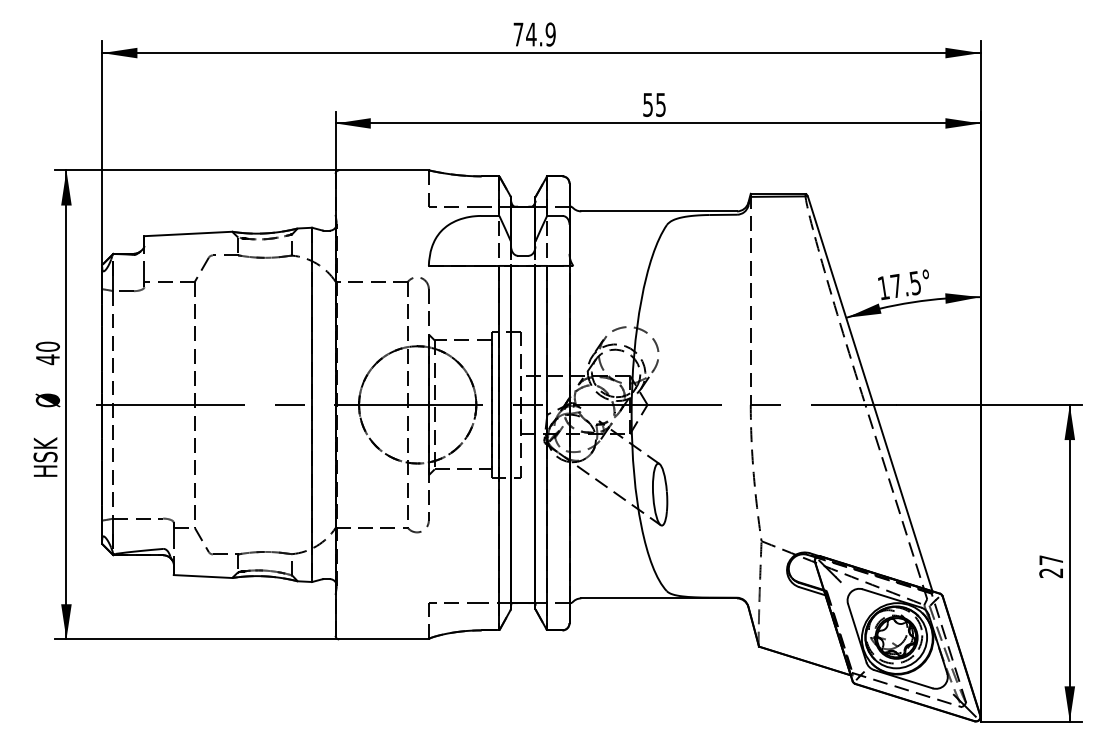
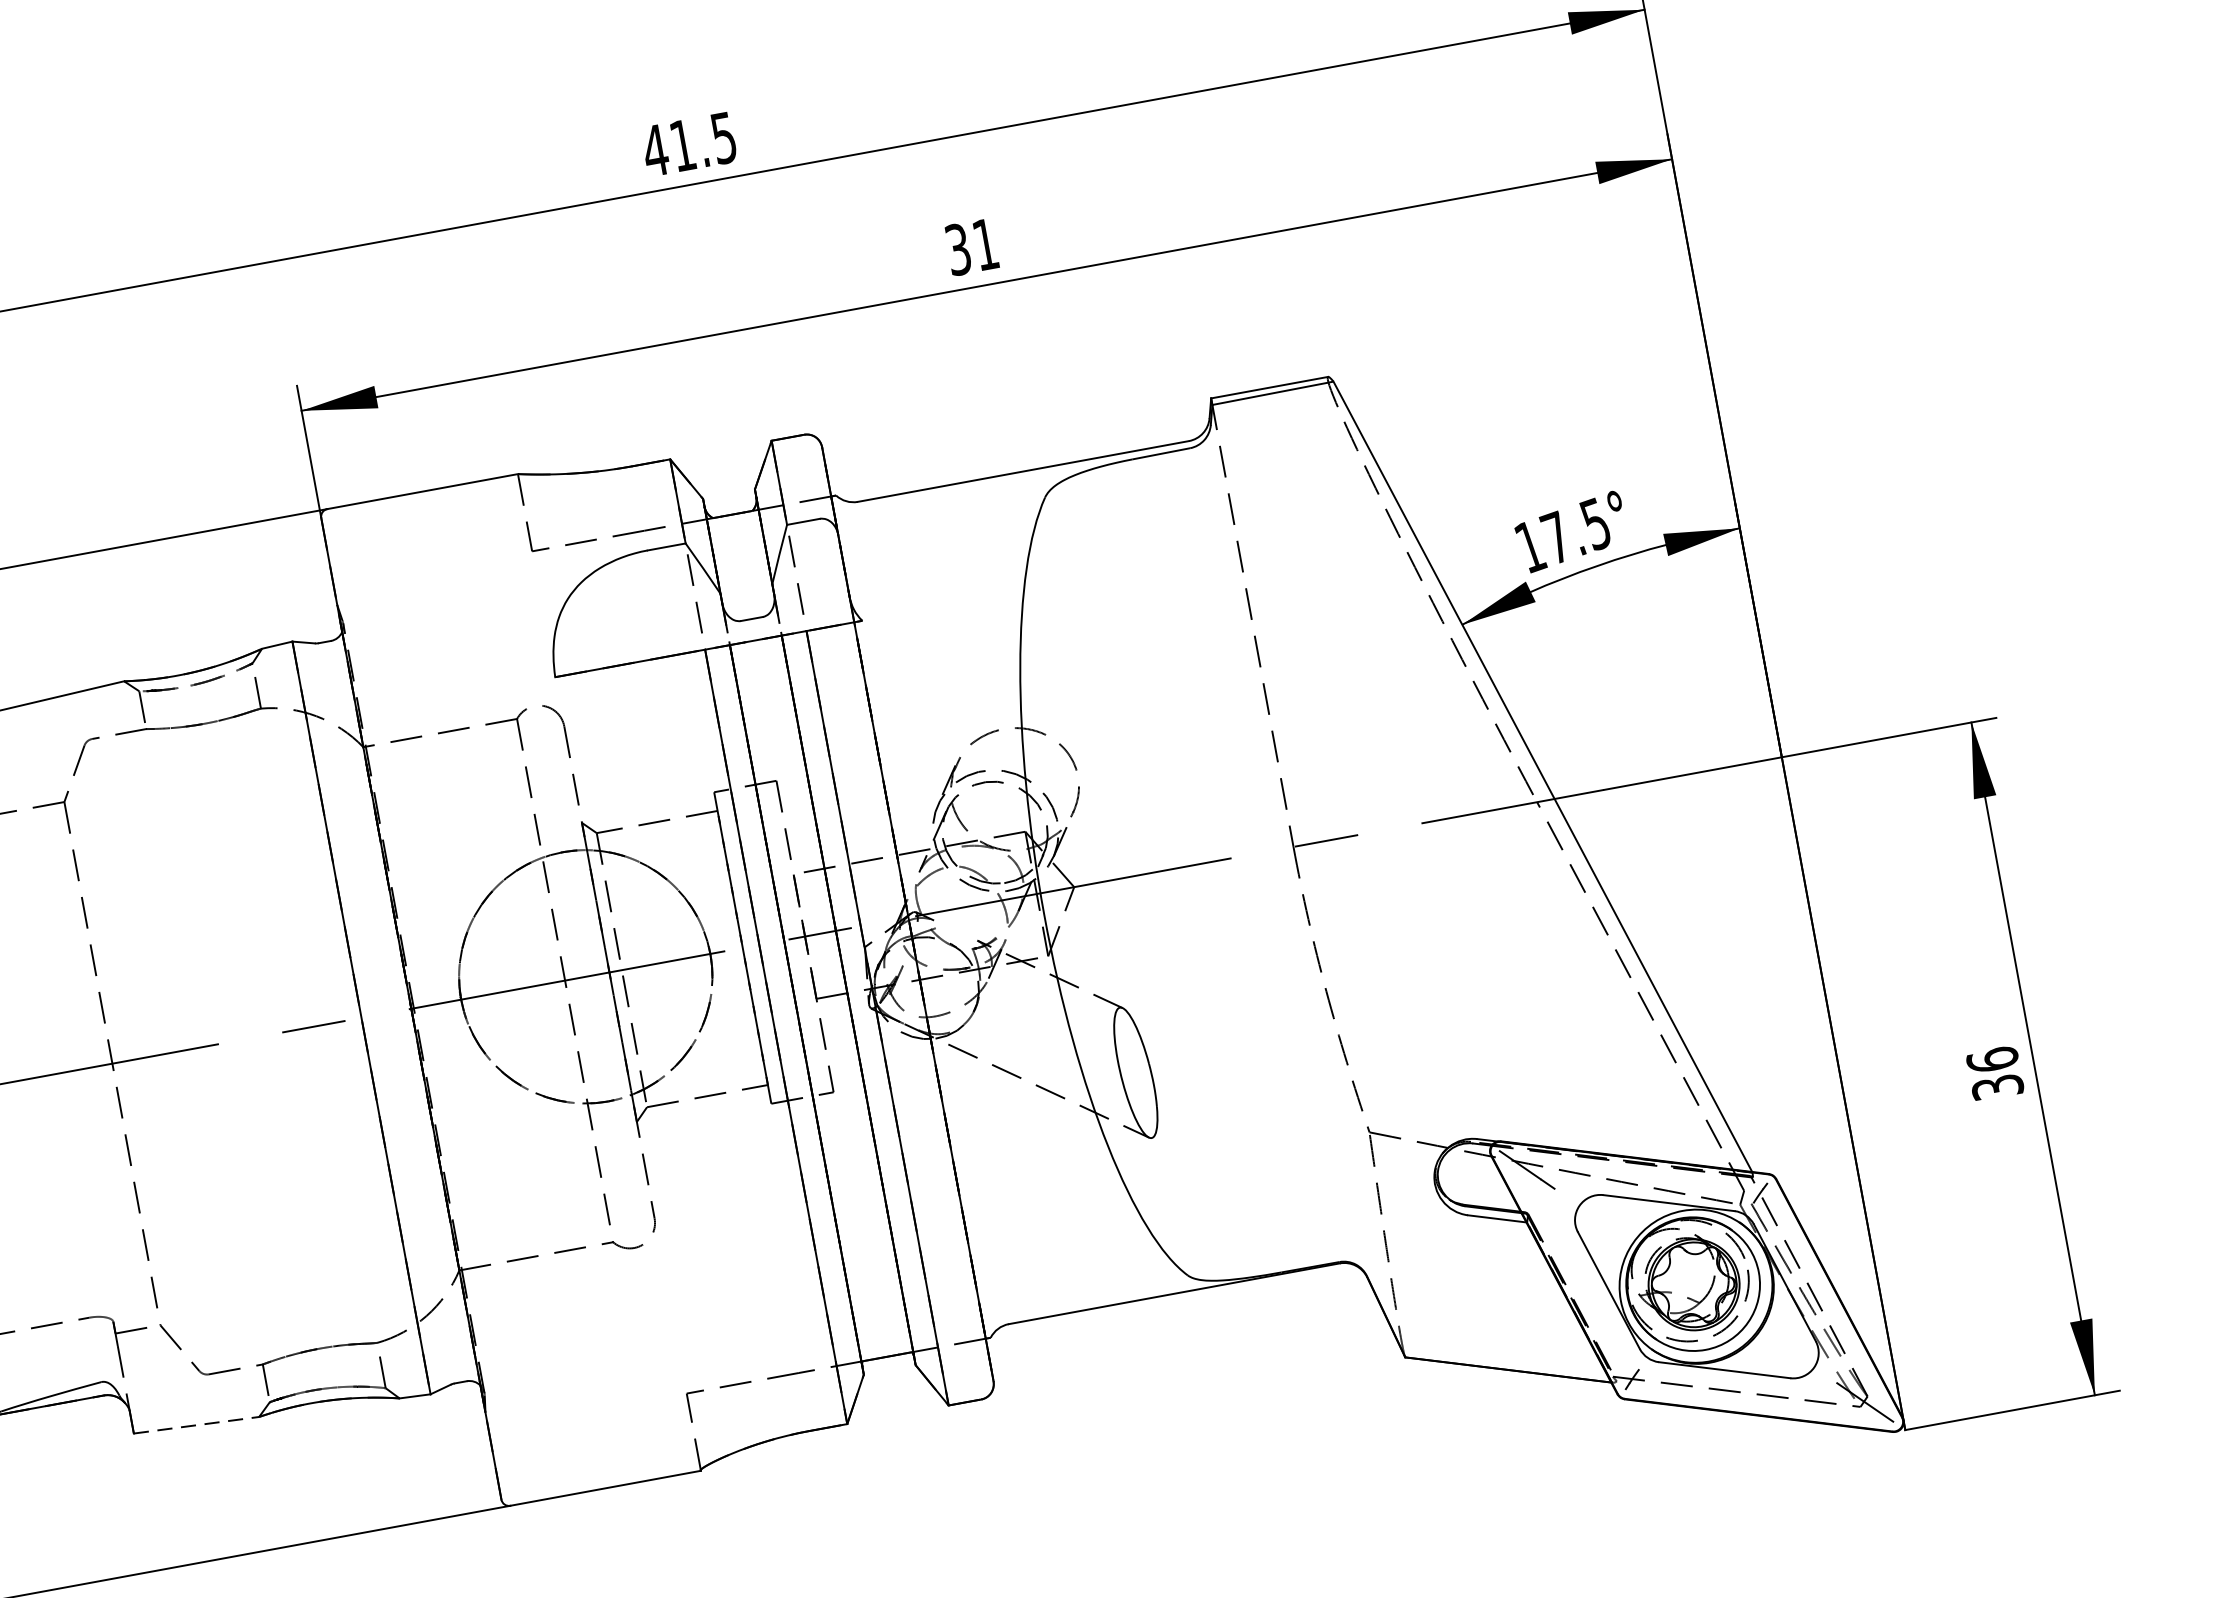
text: (534, 34) -> (689, 144), 74.9 -> 41.5
text: (654, 104) -> (971, 246), 55 -> 31
text: (1051, 566) -> (1995, 1073), 27 -> 36
line: (203, 576) -> (197, 1424), solid -> dashed

